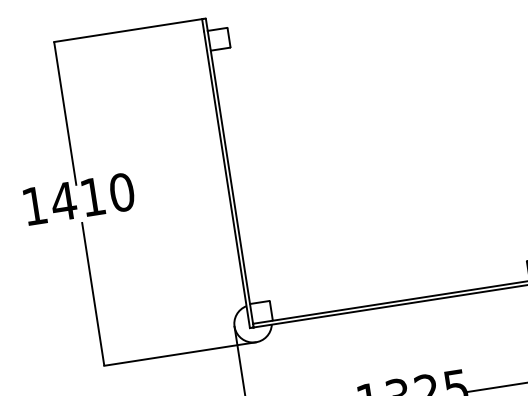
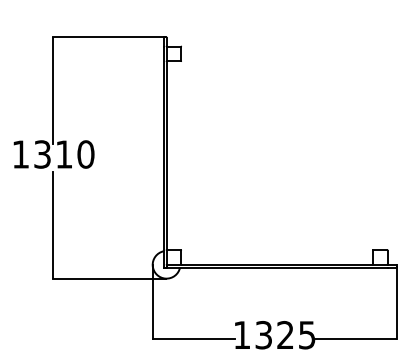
text: (63, 201) -> (42, 154), 1410 -> 1310

